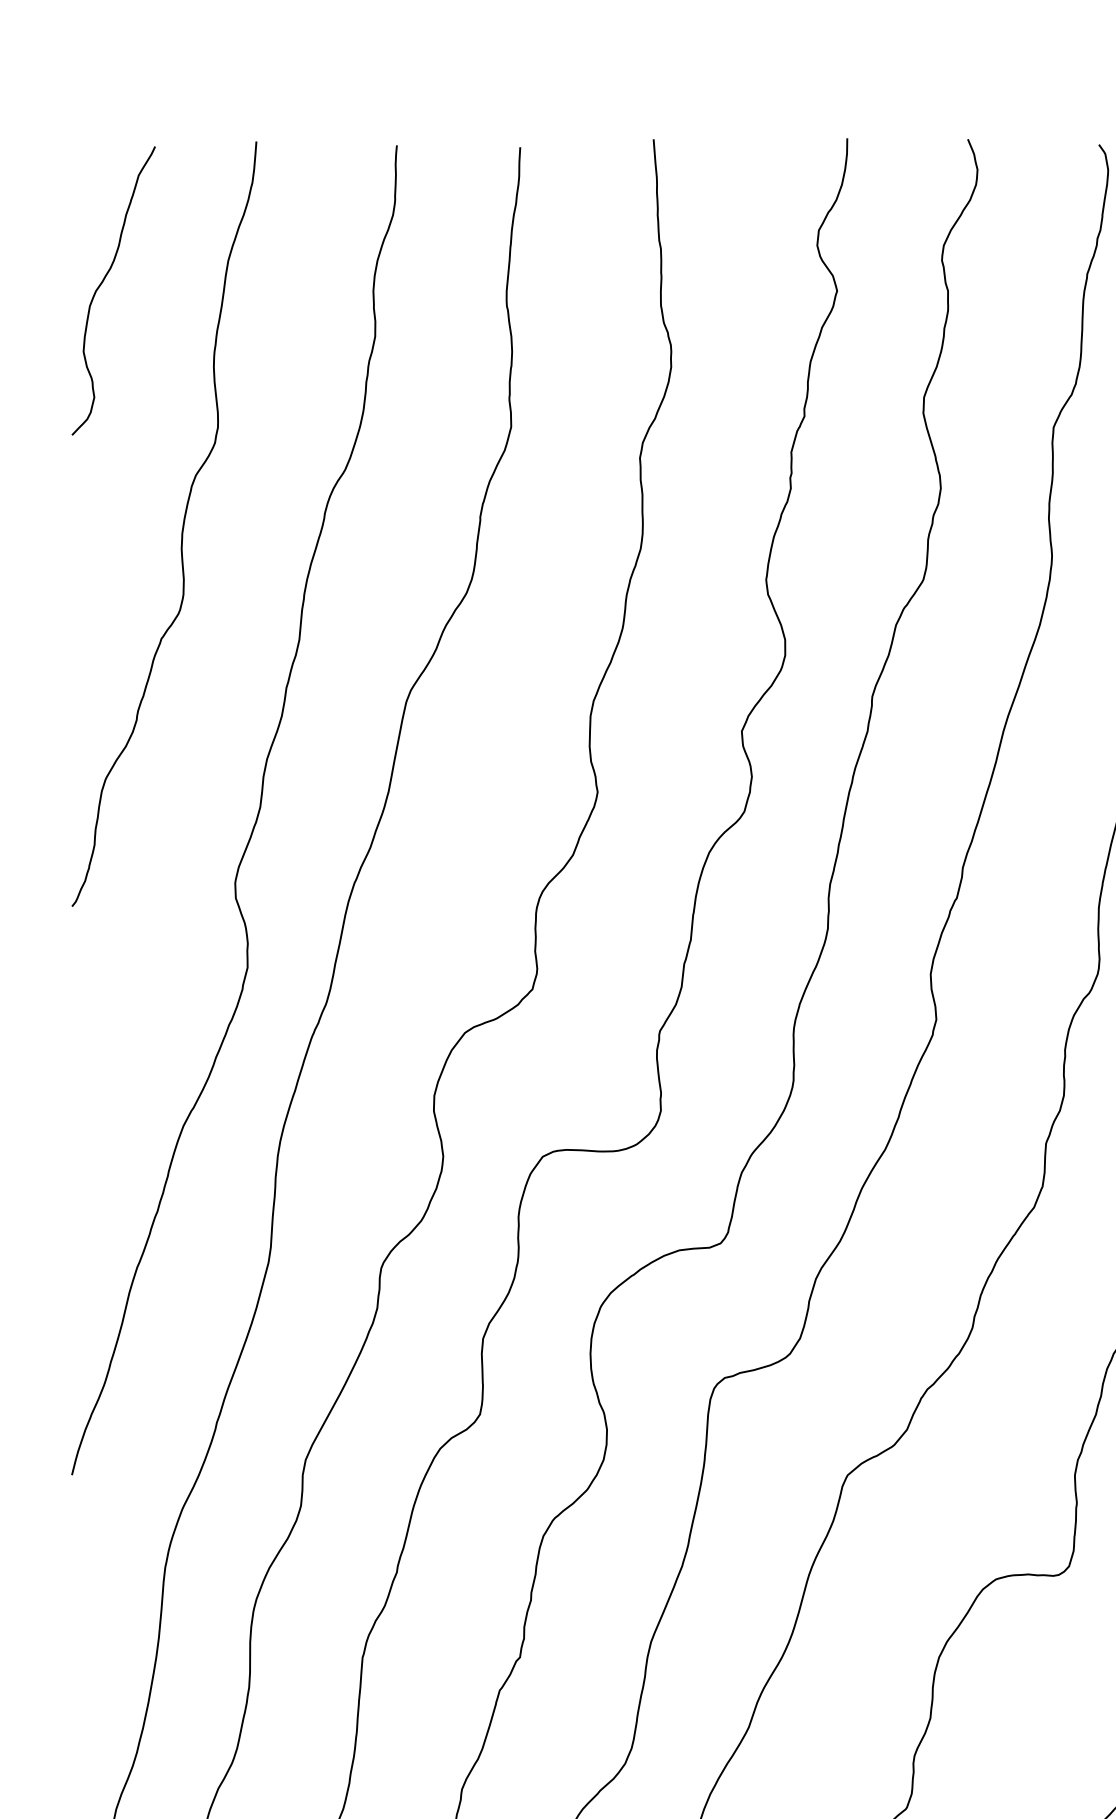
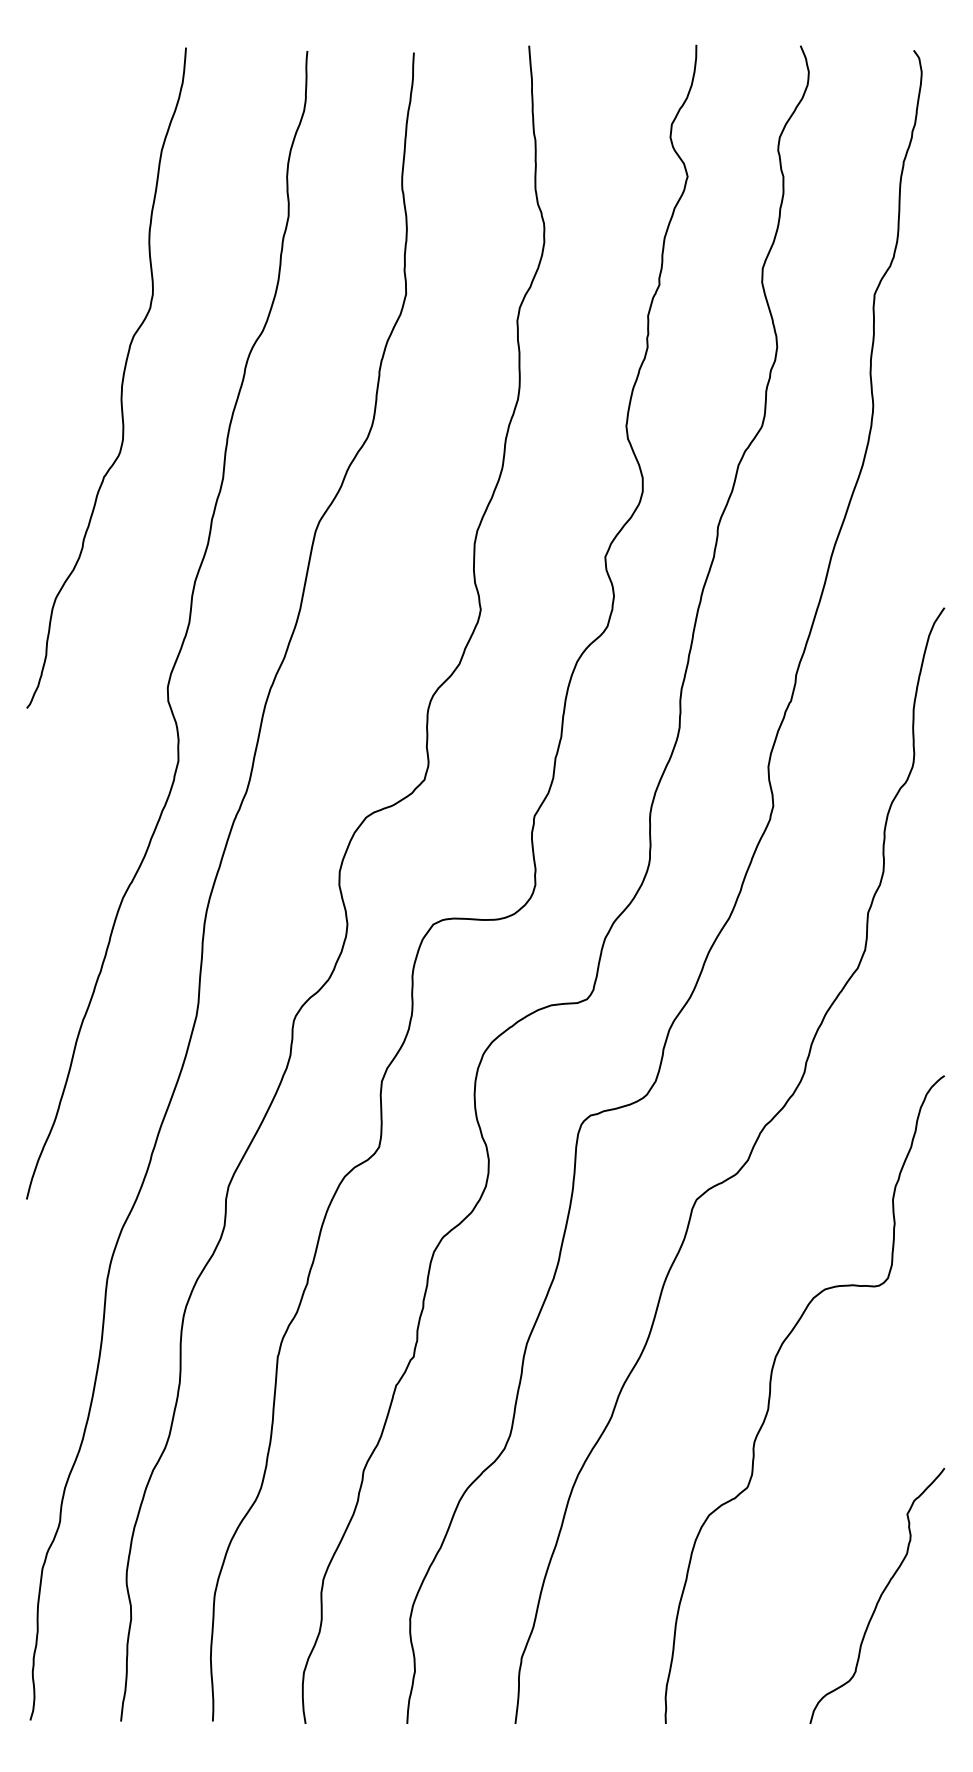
curve: (102, 283) -> (53, 170), removed

